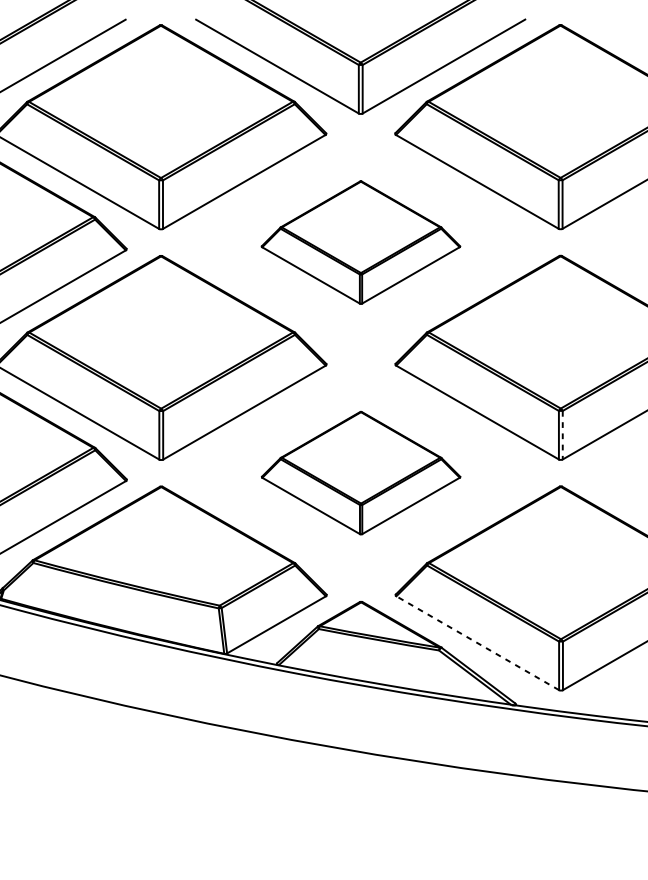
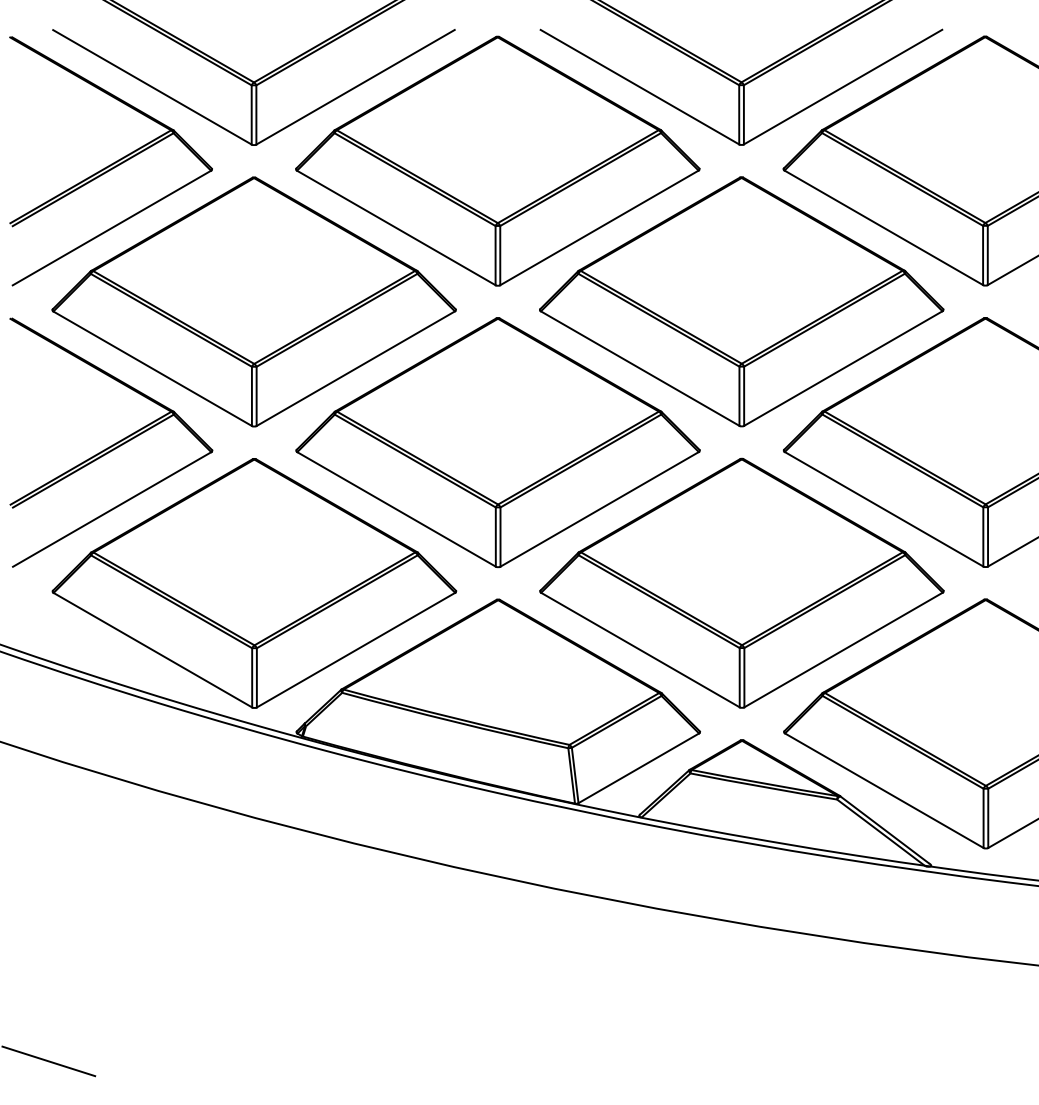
part: (360, 242) -> (741, 301), size x1.67
line: (563, 434) -> (988, 536), dashed -> solid
part: (360, 472) -> (741, 582), size x1.67
line: (477, 643) -> (884, 790), dashed -> solid

